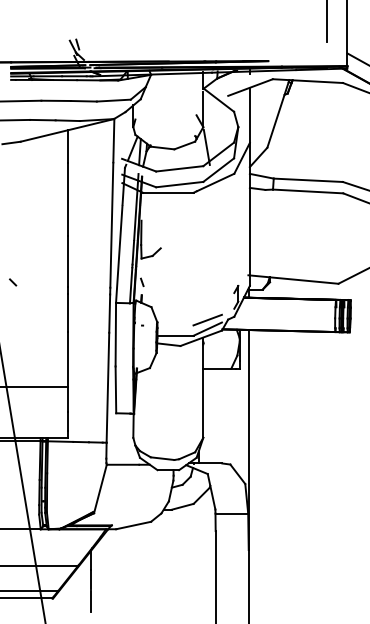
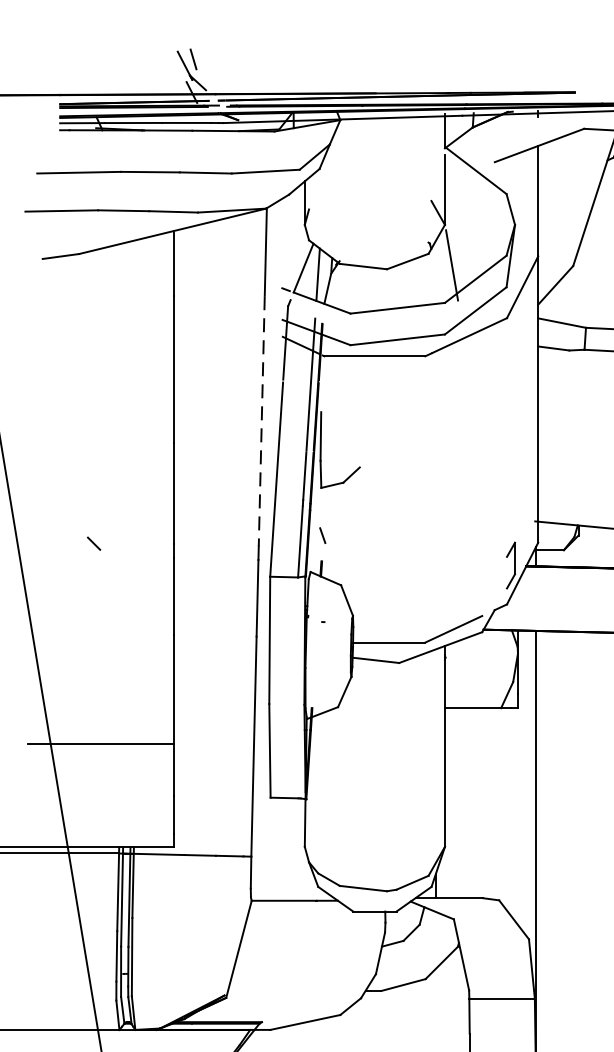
line: (111, 225) -> (261, 421), solid -> dashed
line: (13, 282) -> (94, 543), moved
line: (207, 319) -> (453, 609), removed

